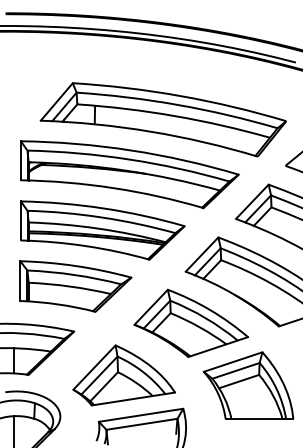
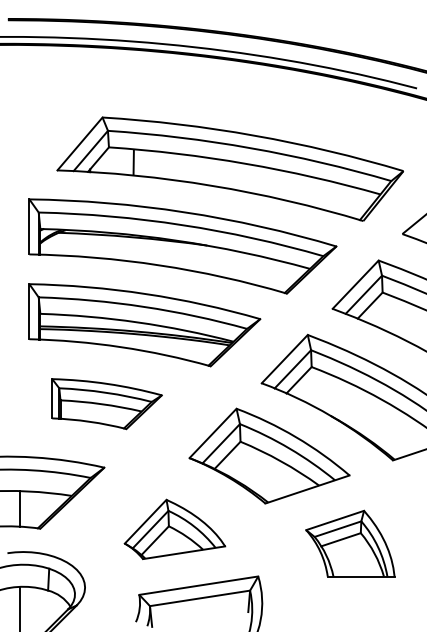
part: (76, 286) -> (107, 403), size x0.7
part: (123, 375) -> (174, 529), size x0.7
part: (248, 385) -> (350, 543), size x0.7

